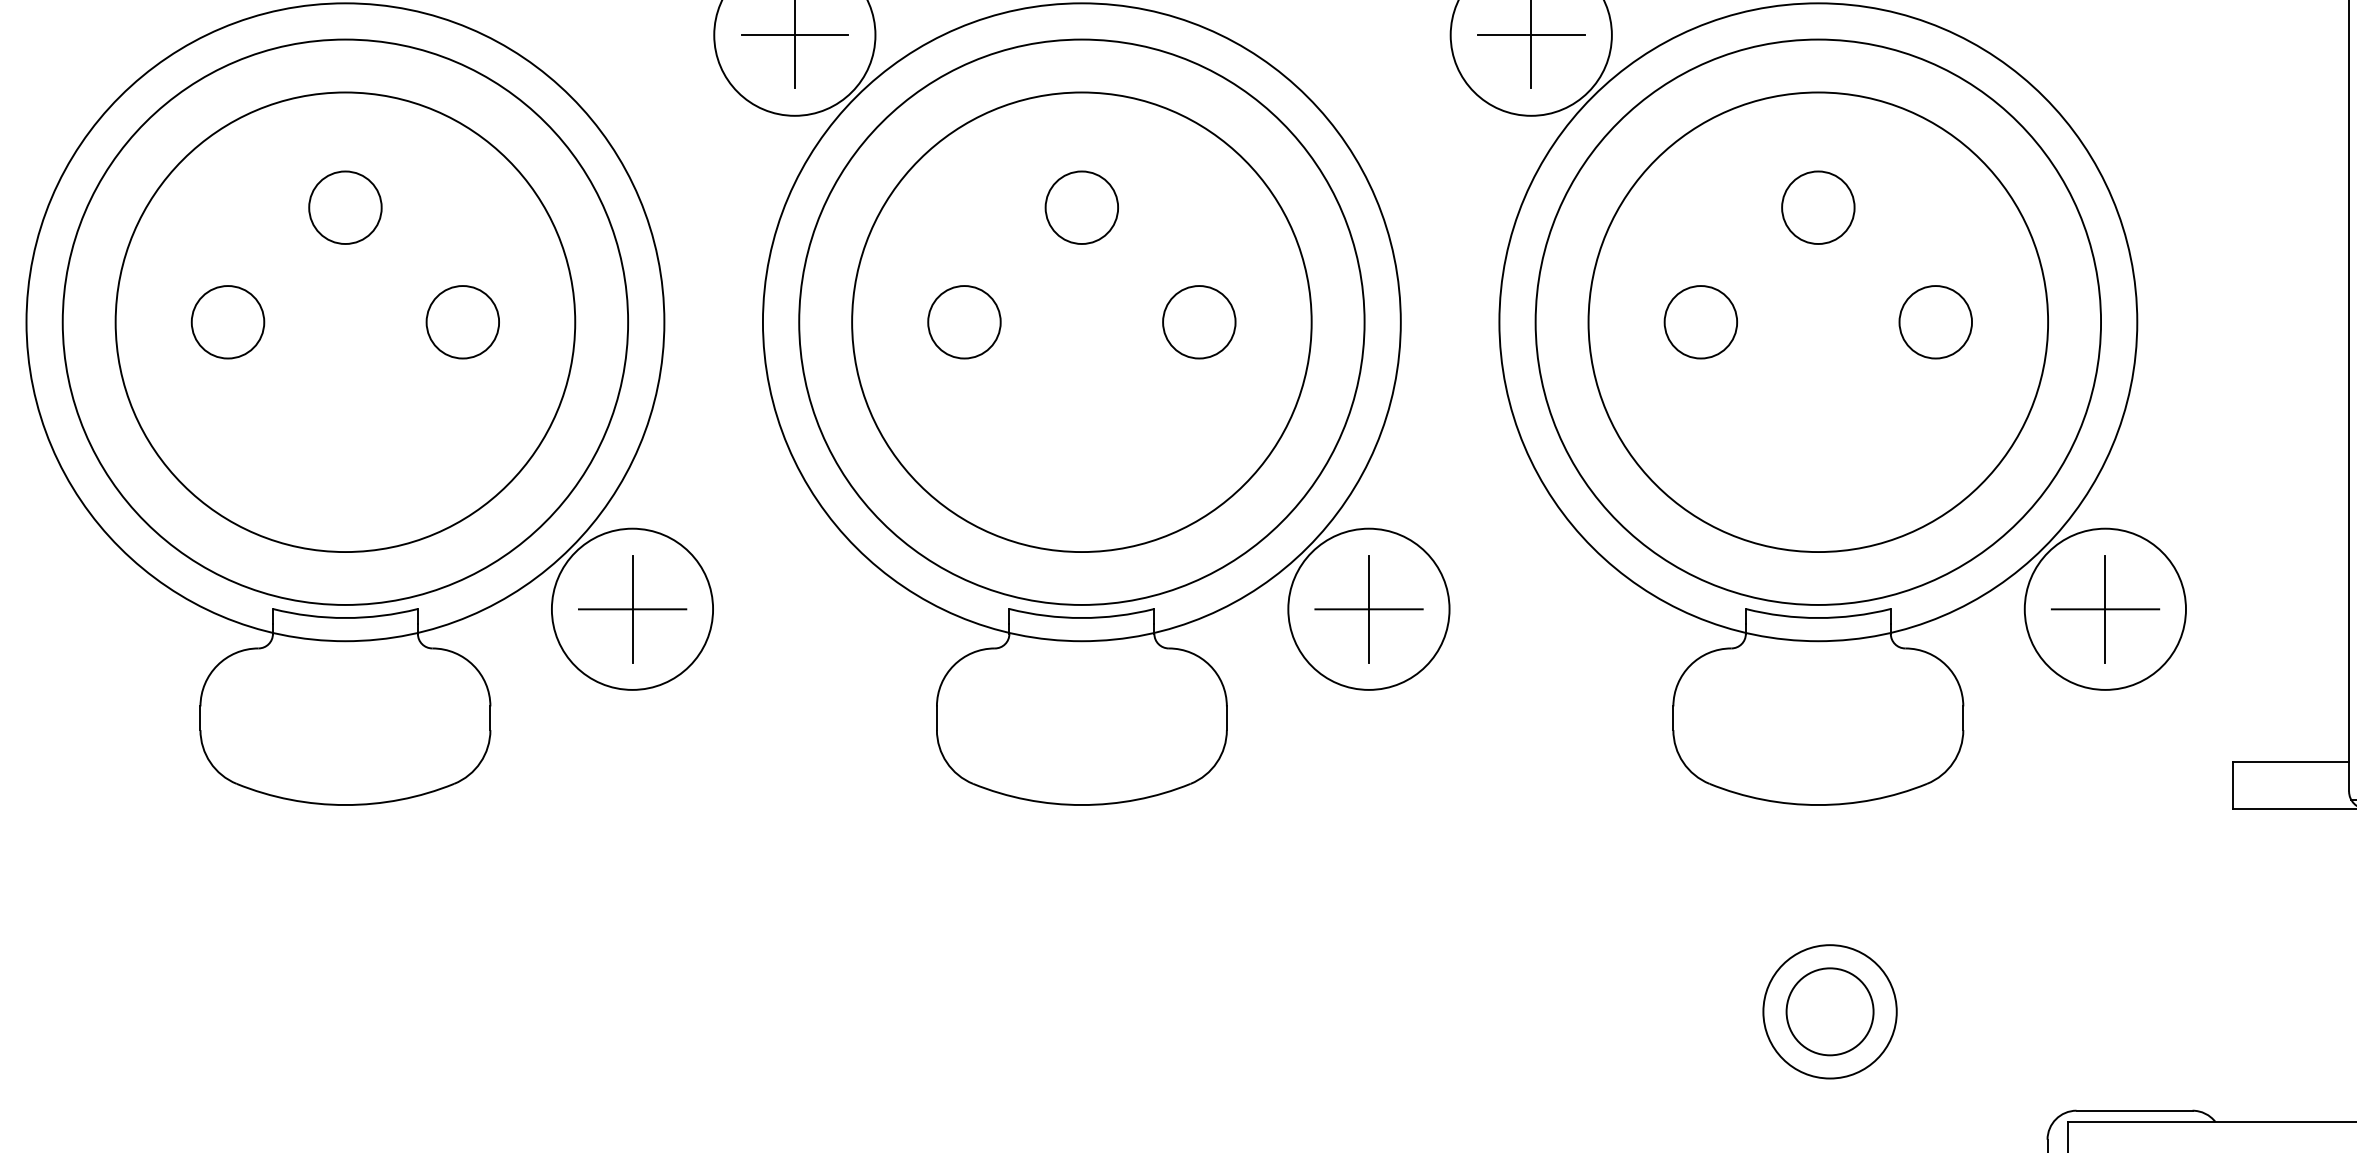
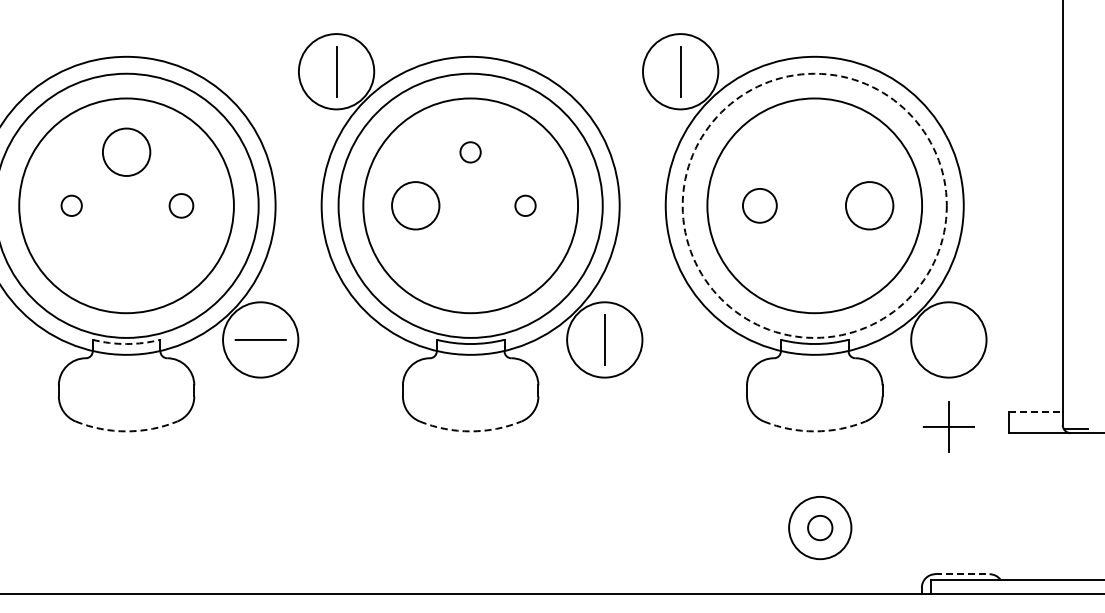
line: (794, 34) -> (336, 71), removed
line: (1530, 34) -> (680, 71), removed
circle: (345, 208) -> (126, 152), size x1.4
circle: (1081, 208) -> (470, 152), size x0.6
circle: (1817, 208) -> (814, 152), removed
circle: (227, 321) -> (71, 205), size x0.6
circle: (462, 321) -> (181, 205), size x0.7
circle: (963, 321) -> (415, 205), size x1.4
circle: (1199, 321) -> (525, 205), size x0.6
circle: (1817, 321) -> (814, 205), solid -> dashed
circle: (1935, 321) -> (869, 205), size x1.4
line: (632, 608) -> (260, 339), removed
line: (1368, 608) -> (604, 339), removed
part: (2104, 608) -> (948, 426), moved
arc: (345, 619) -> (126, 344), solid -> dashed
line: (2292, 762) -> (1036, 411), solid -> dashed
arc: (345, 805) -> (126, 431), solid -> dashed
arc: (1081, 805) -> (470, 431), solid -> dashed
arc: (1817, 805) -> (814, 431), solid -> dashed
circle: (1828, 1010) -> (819, 527), size x0.6
line: (2134, 1111) -> (962, 574), solid -> dashed

